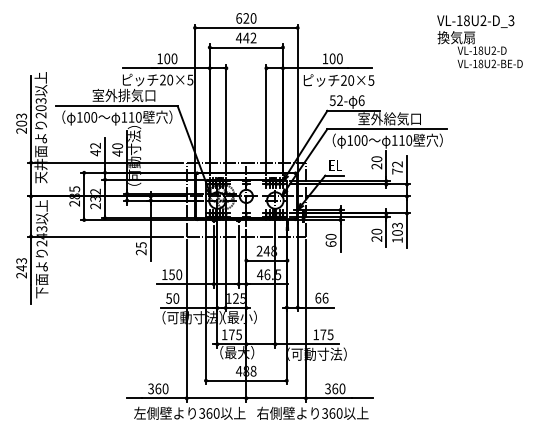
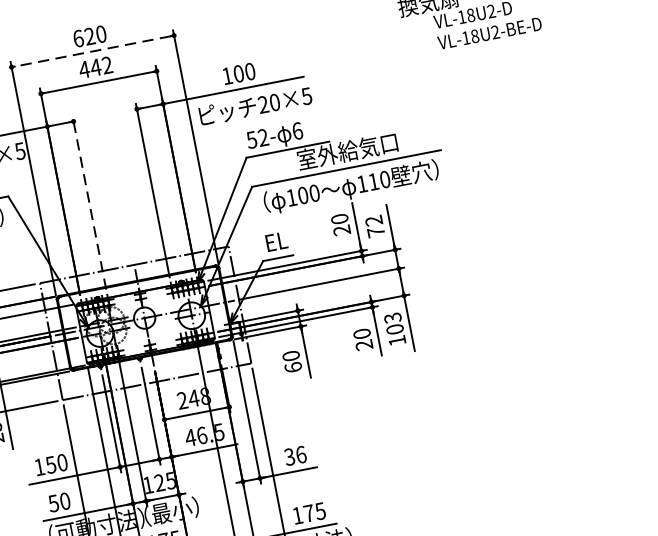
line: (245, 27) -> (91, 51), solid -> dashed
line: (226, 119) -> (89, 202), solid -> dashed
text: (318, 297) -> (289, 455), 66 -> 36

